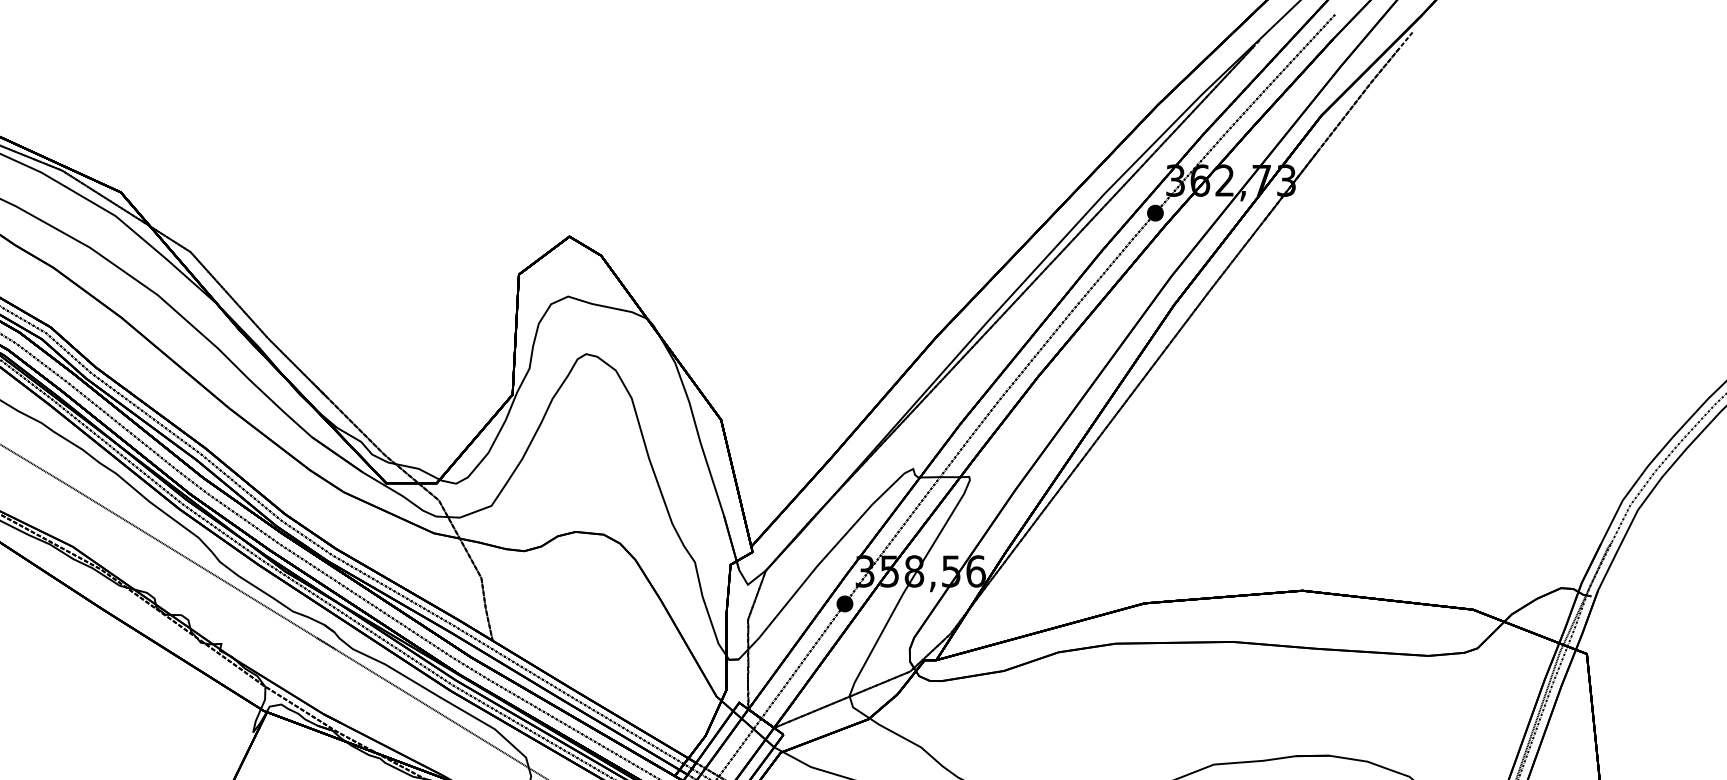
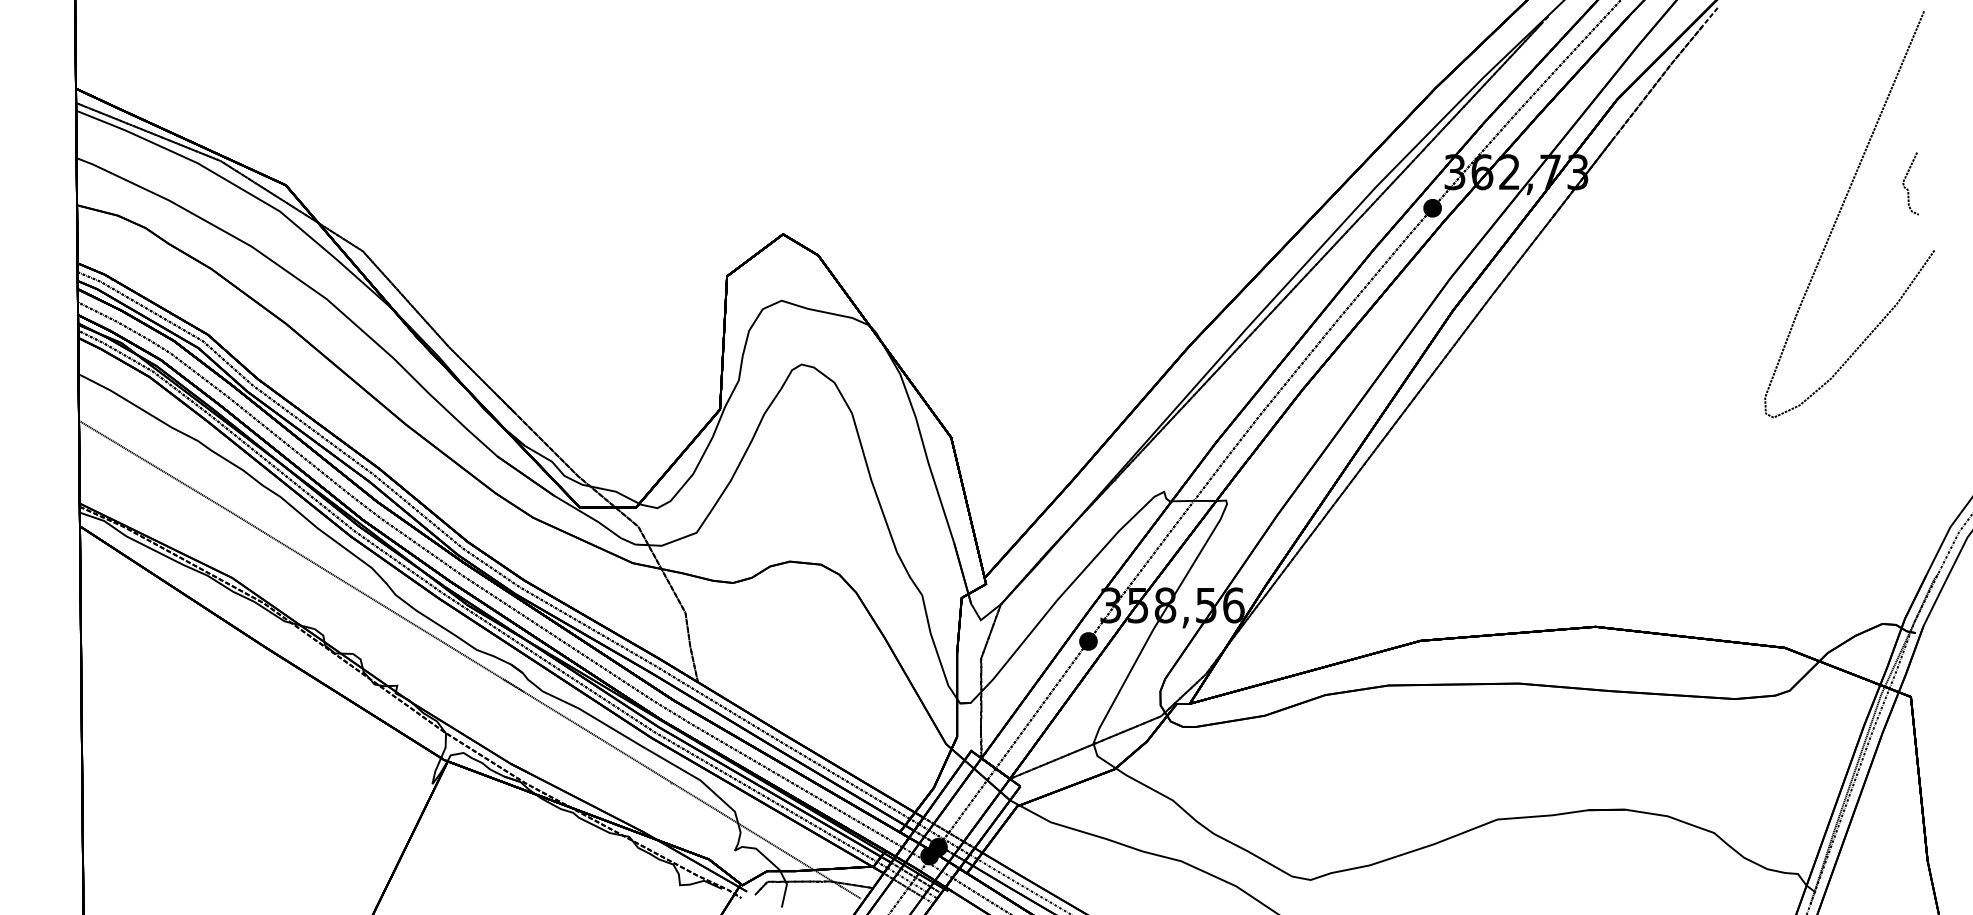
part: (1525, 213) -> (1842, 208), added

